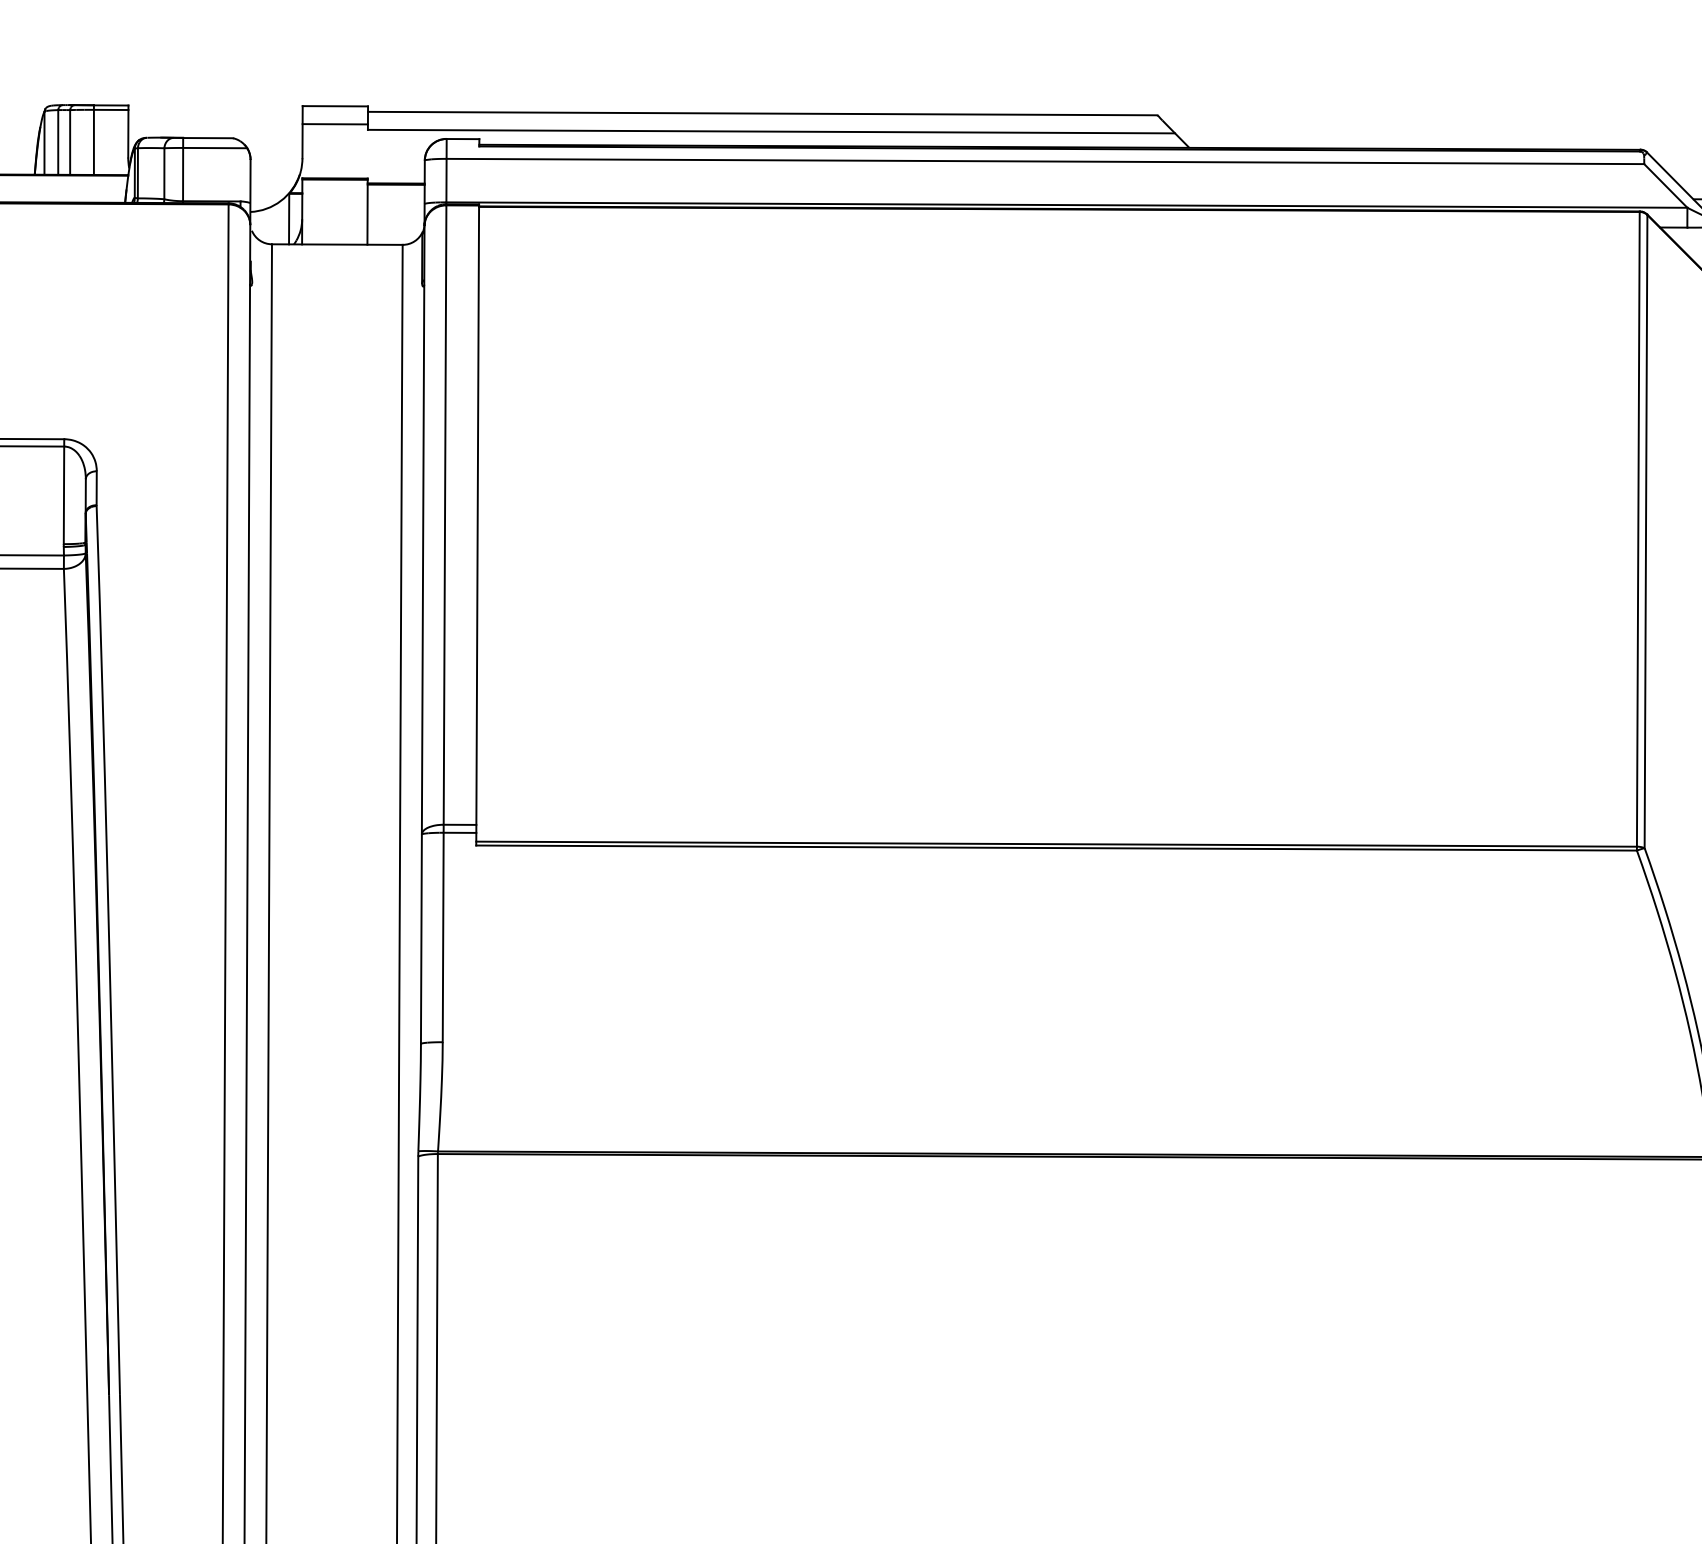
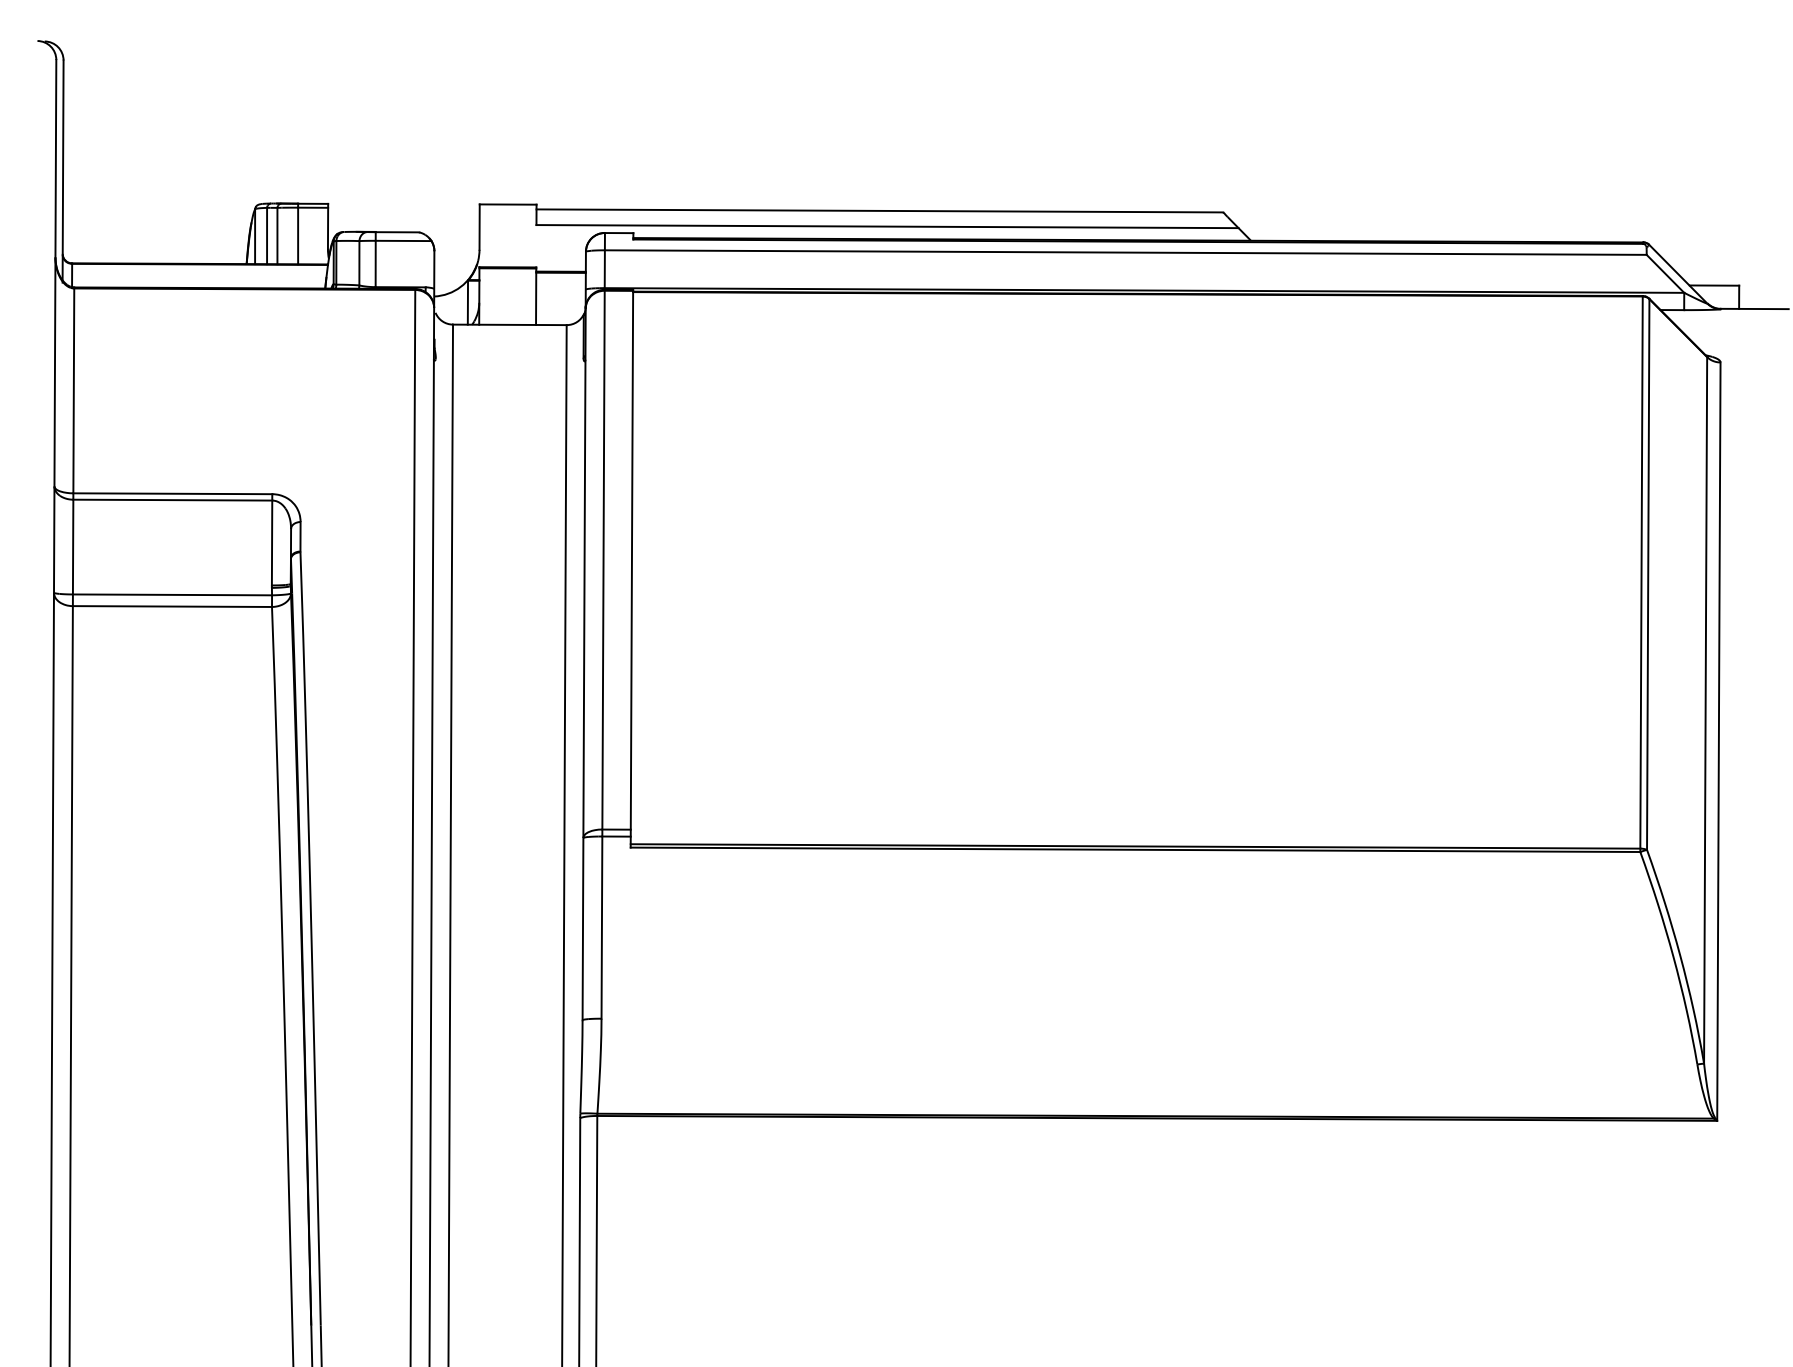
line: (334, 124) -> (507, 220), removed

